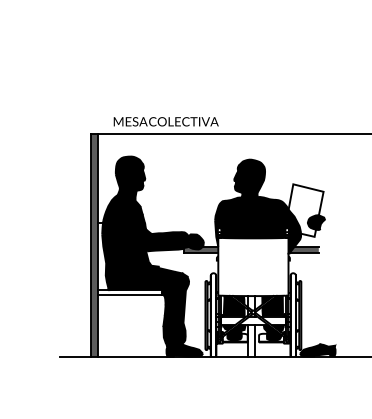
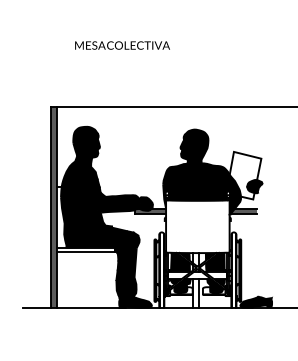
text: (165, 121) -> (121, 45), moved

